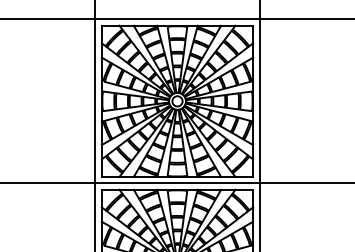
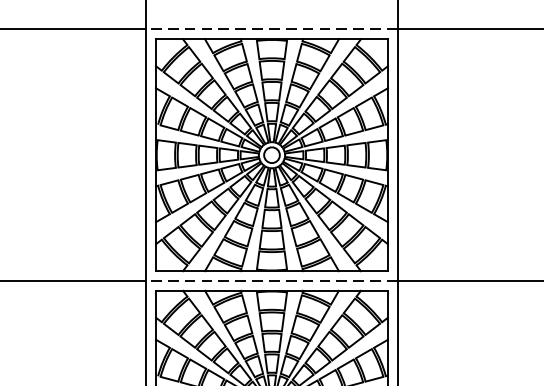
line: (177, 19) -> (272, 29), solid -> dashed
line: (177, 183) -> (272, 281), solid -> dashed

